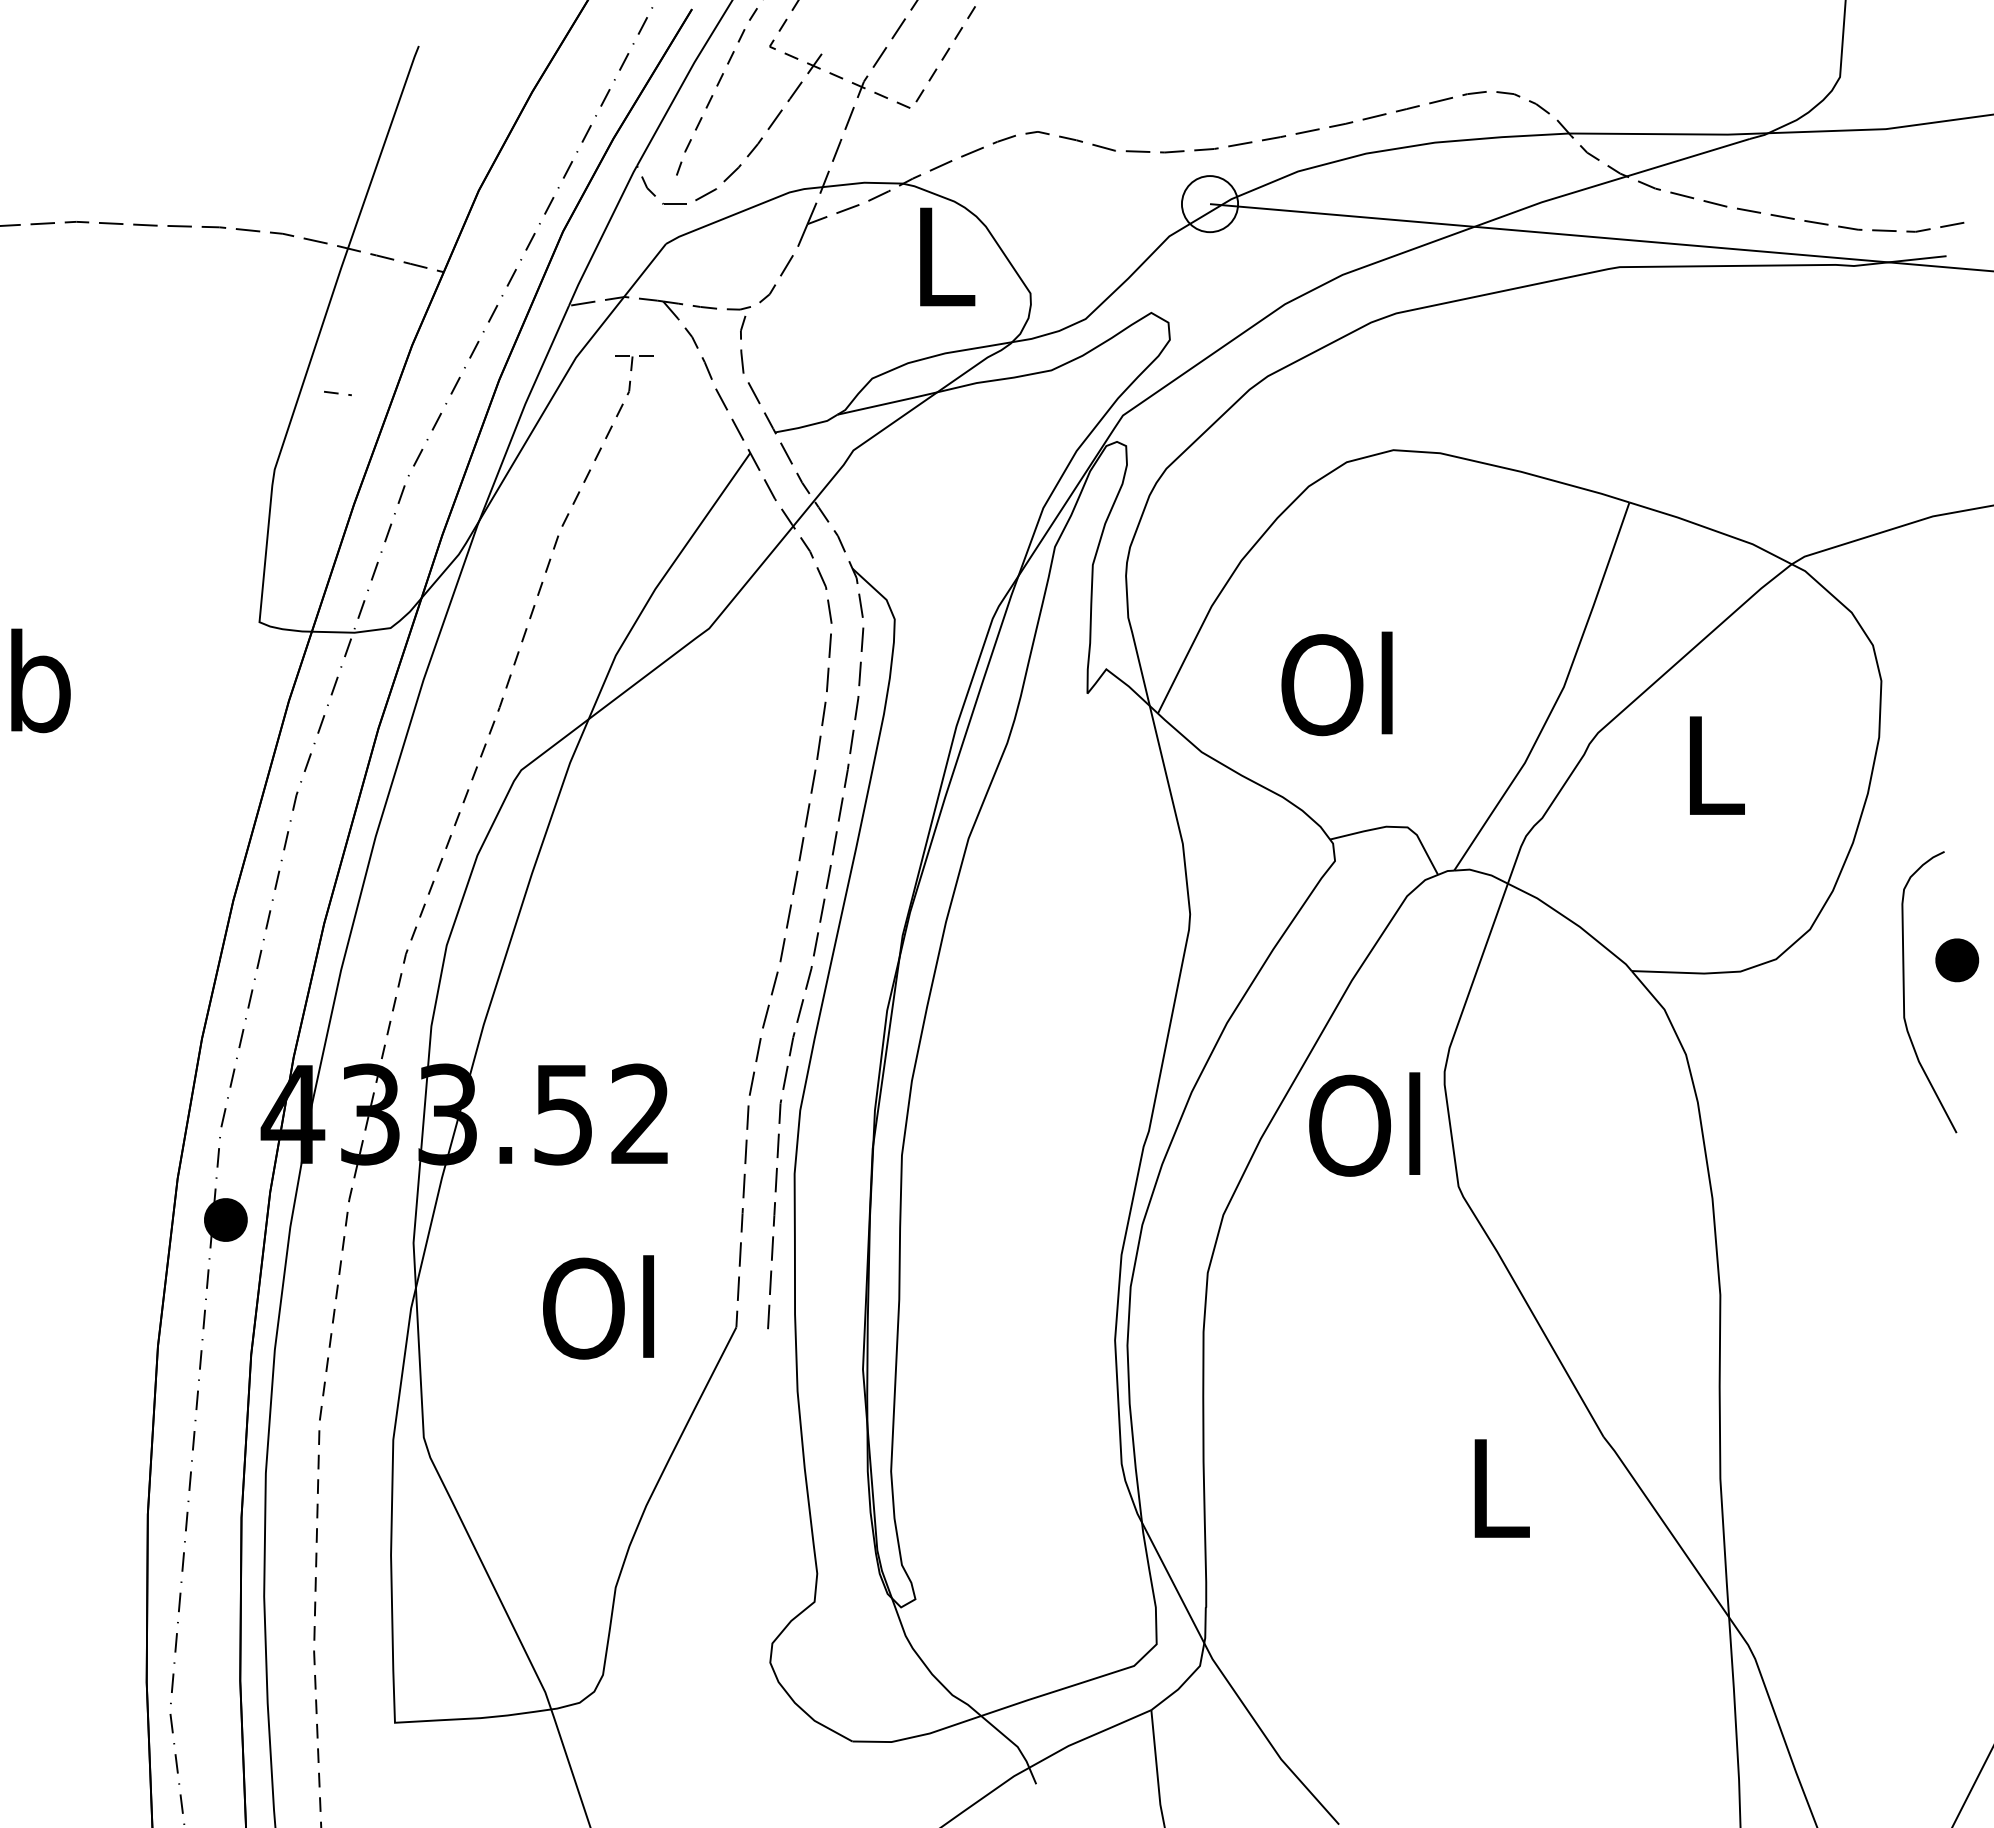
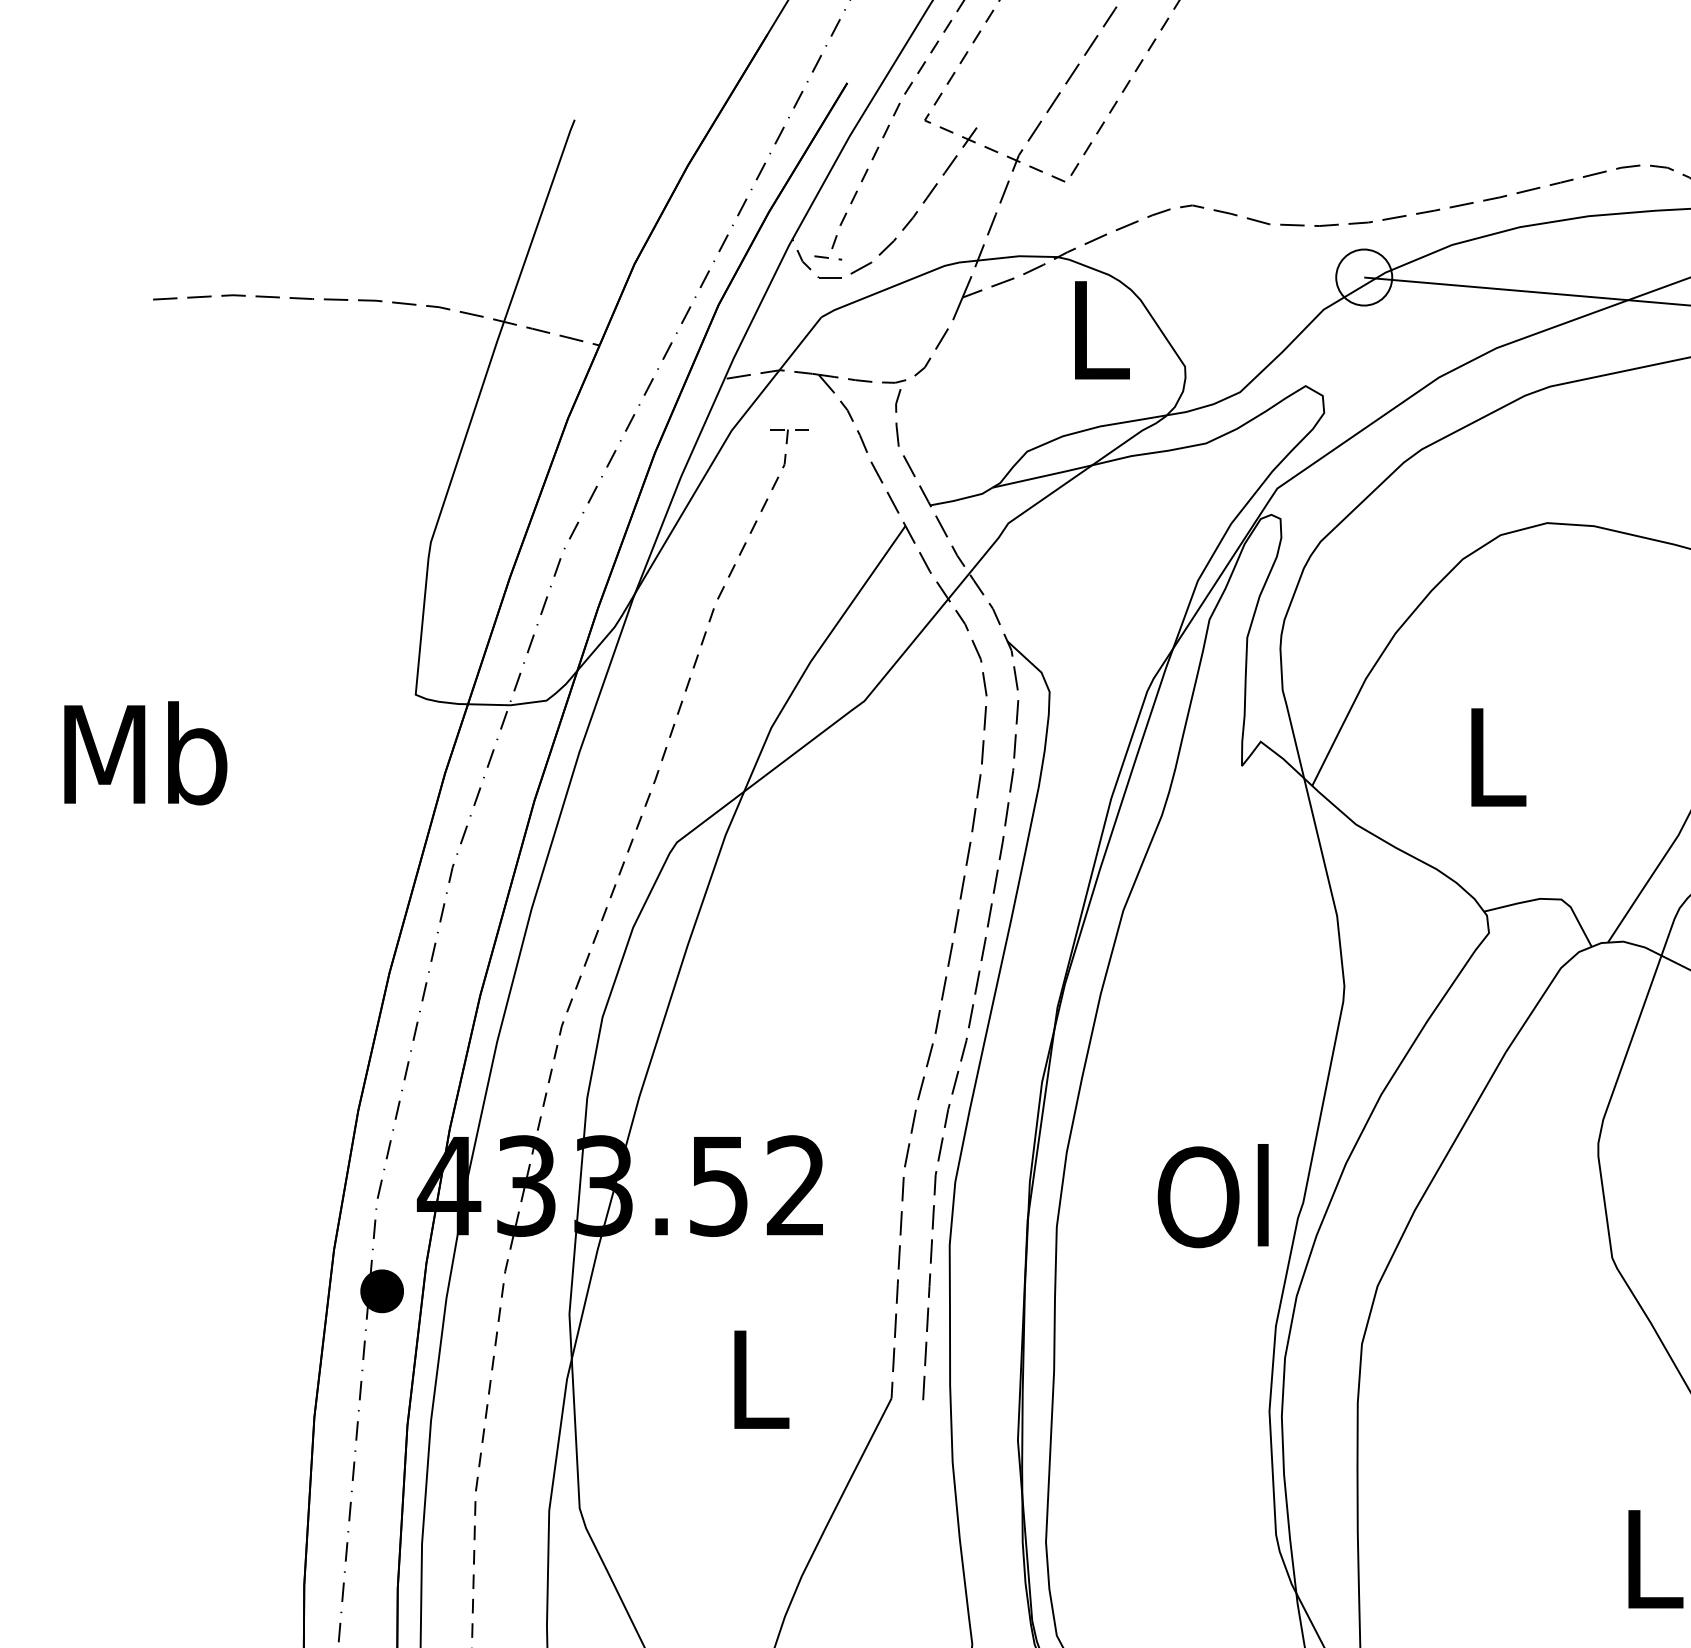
line: (337, 393) -> (827, 257), moved
text: (1336, 683) -> (1490, 755), Ol -> L
text: (1364, 1124) -> (1213, 1195), moved
text: (598, 1307) -> (753, 1378), Ol -> L

